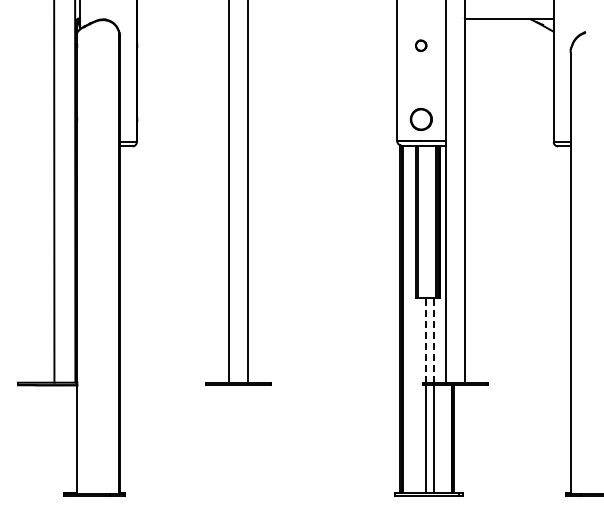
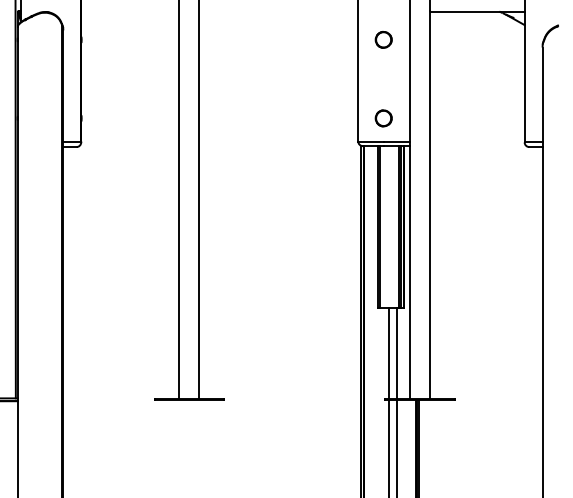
part: (420, 45) -> (382, 39), size x1.43
part: (420, 119) -> (382, 118), size x0.71
line: (426, 340) -> (389, 353), dashed -> solid
line: (433, 340) -> (396, 353), dashed -> solid

